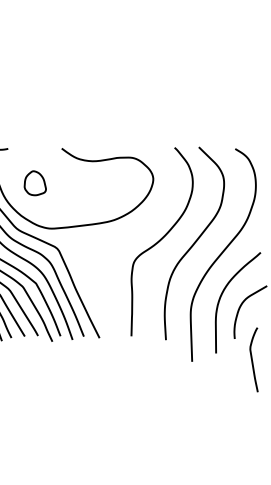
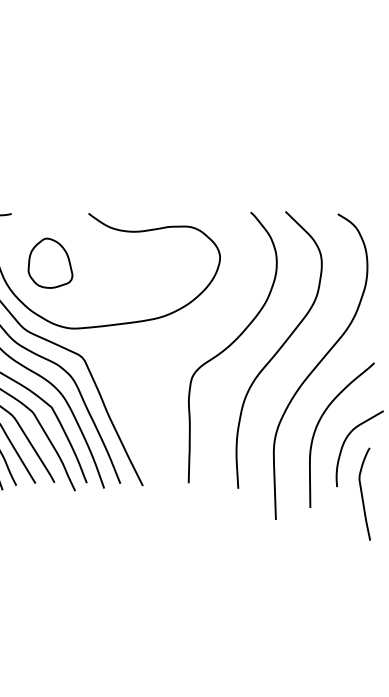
part: (35, 183) -> (50, 263), size x1.43
curve: (252, 359) -> (362, 493), moved

